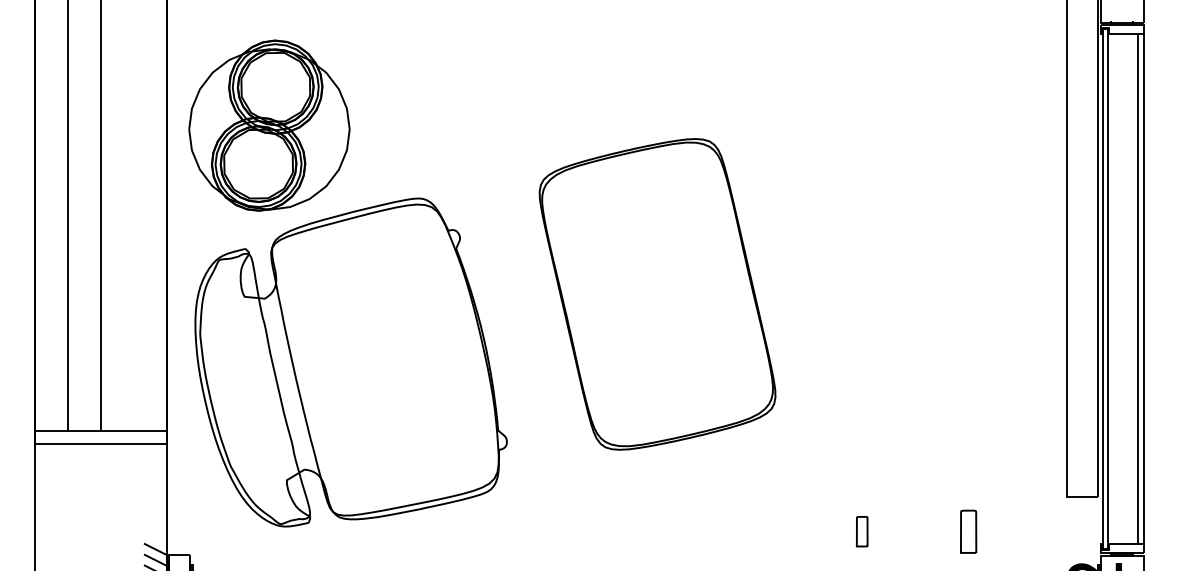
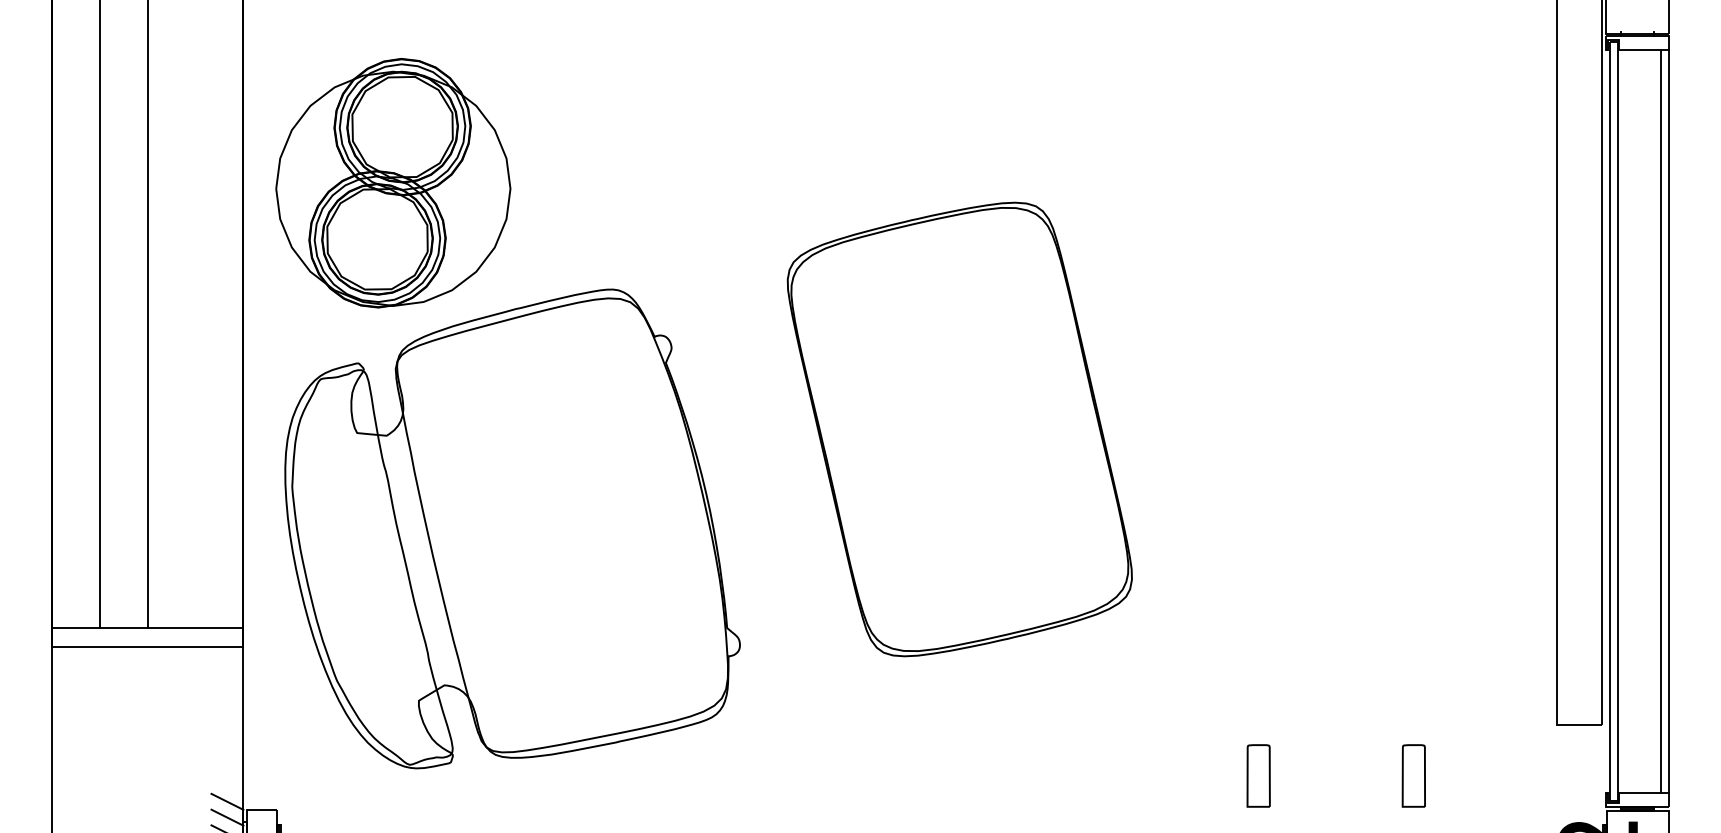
part: (861, 531) -> (1257, 775), size x1.43

